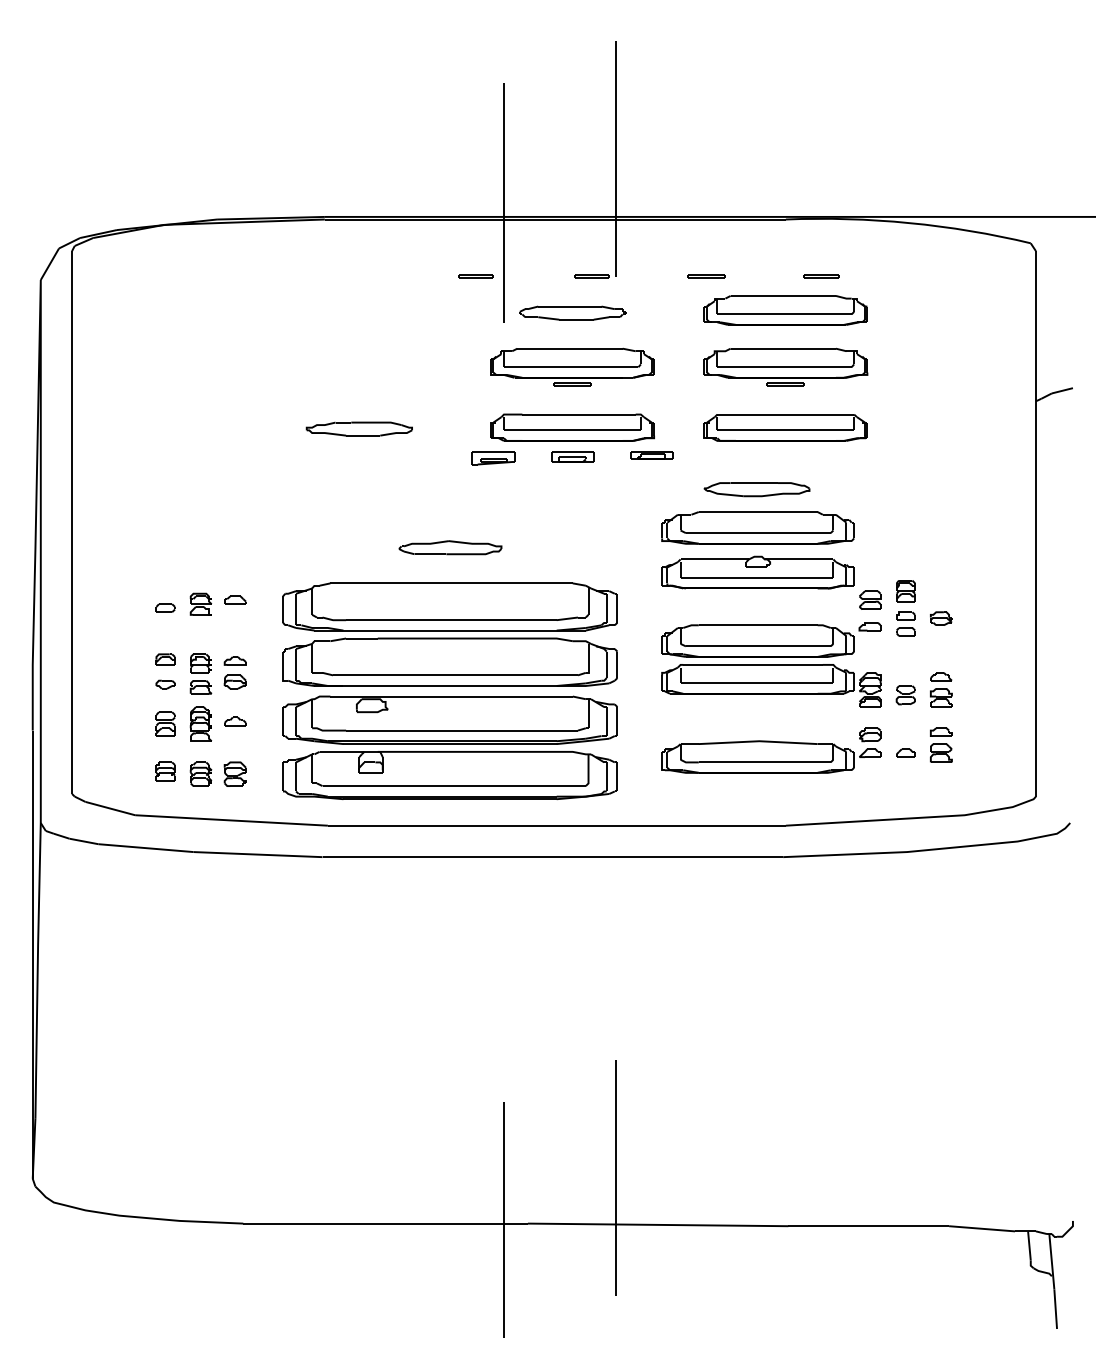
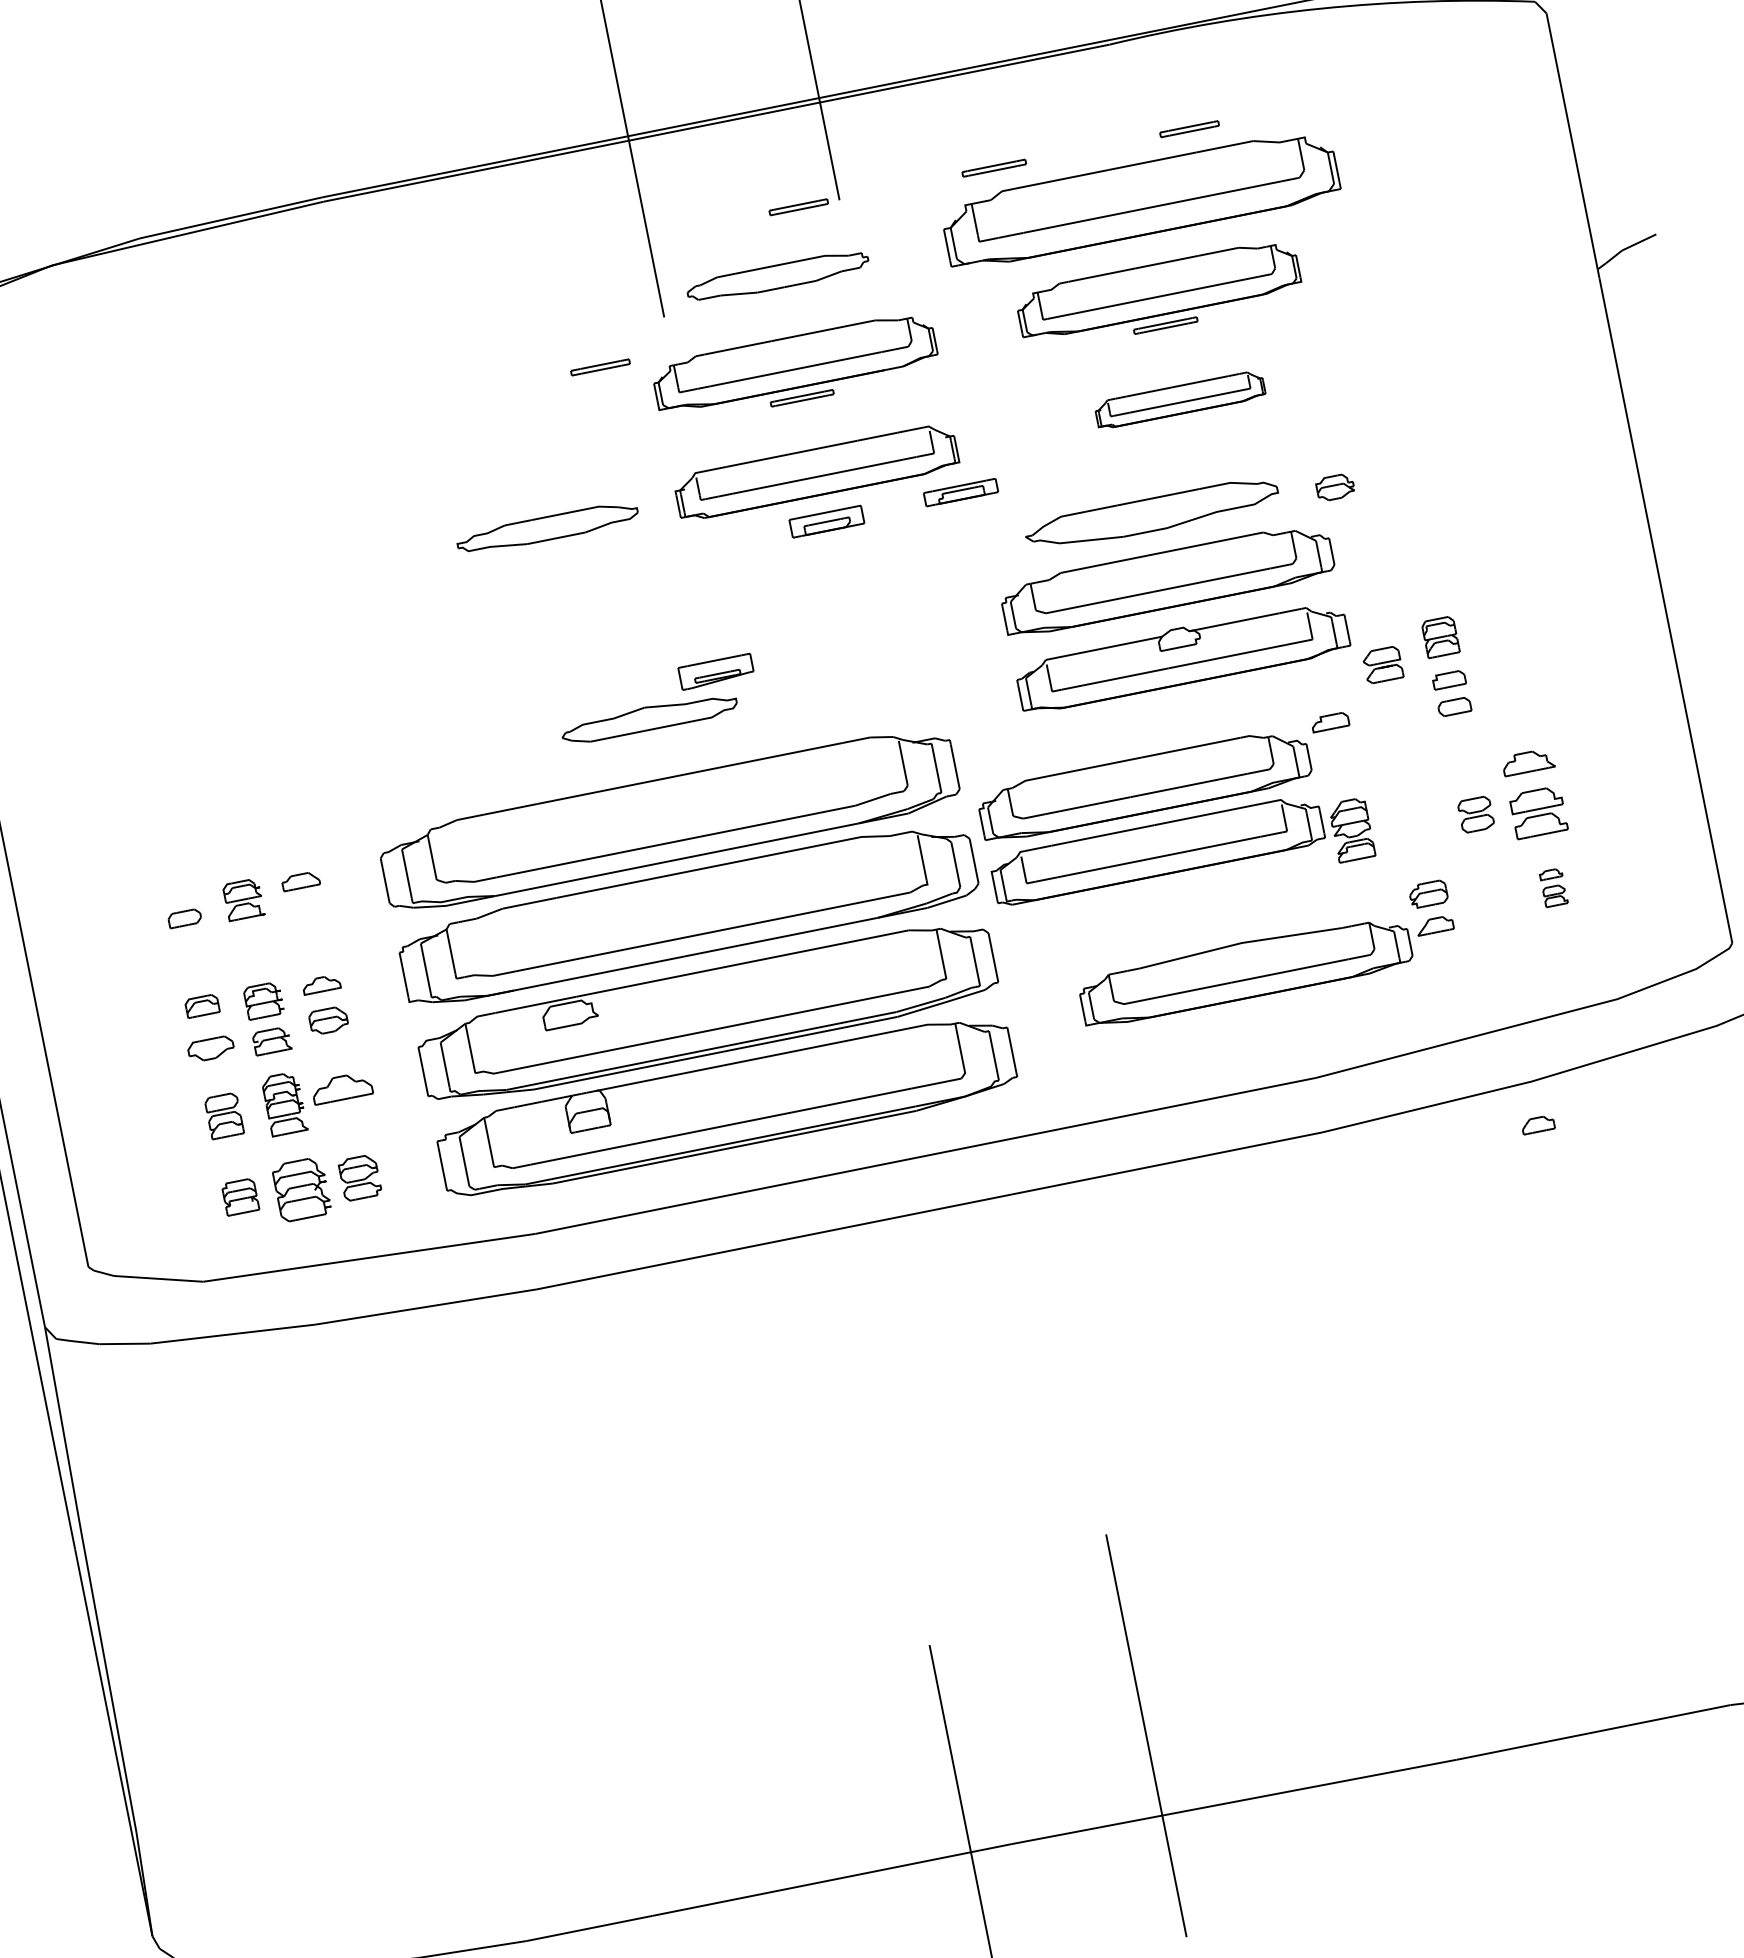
line: (475, 275) -> (598, 366), moved
part: (785, 310) -> (1139, 199), size x1.4
part: (785, 427) -> (1179, 399), size x0.6
part: (358, 428) -> (545, 527), moved
part: (493, 458) -> (716, 672), moved
part: (756, 489) -> (1151, 514), size x1.4
part: (941, 618) -> (1335, 486), moved
part: (771, 664) -> (1175, 820), moved
part: (165, 684) -> (210, 1048), size x1.4
part: (941, 689) -> (1534, 792), size x1.4
part: (235, 721) -> (342, 1087), size x1.6
part: (941, 744) -> (1553, 886), size x0.6
part: (905, 752) -> (1537, 1123), moved
part: (200, 773) -> (300, 1188), size x1.4

